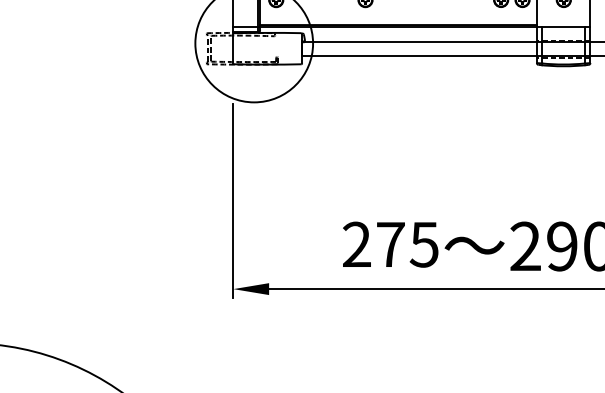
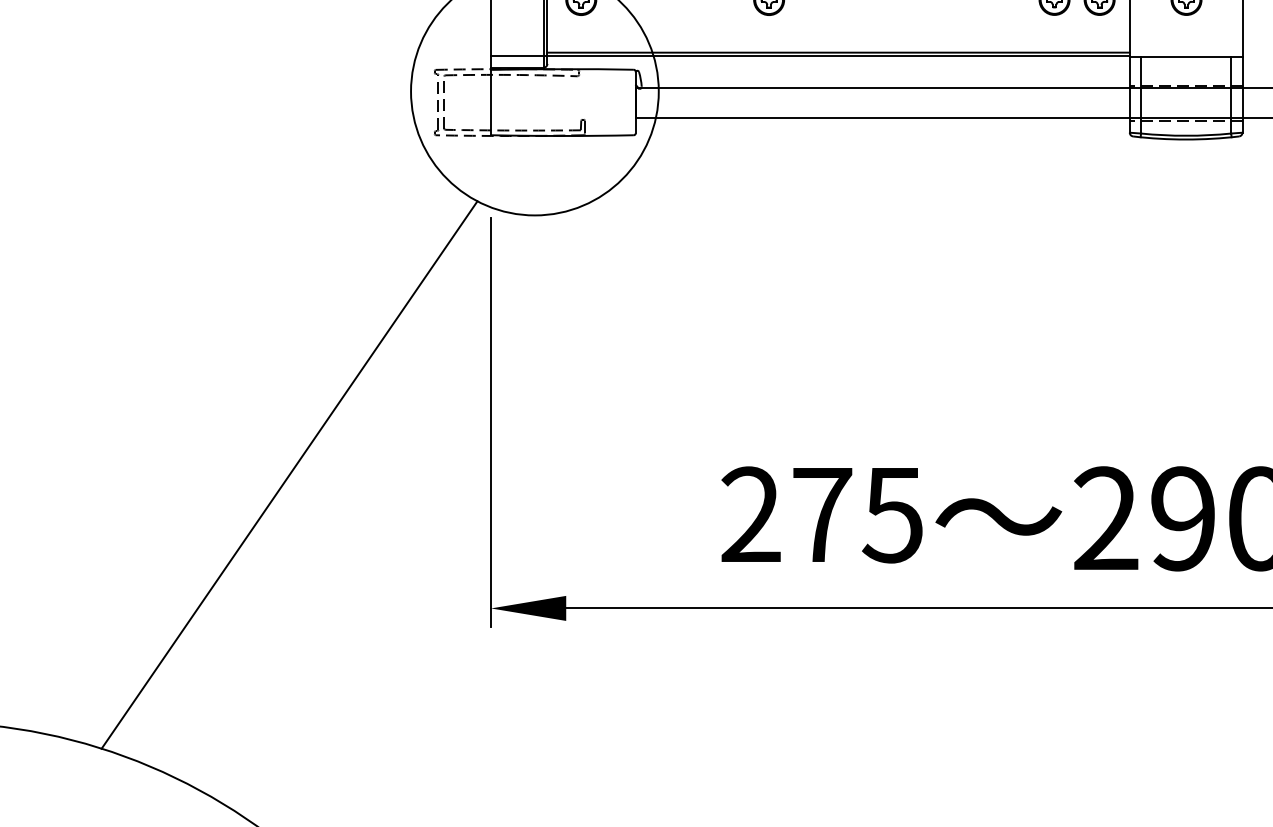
line: (137, 225) -> (289, 474), added

